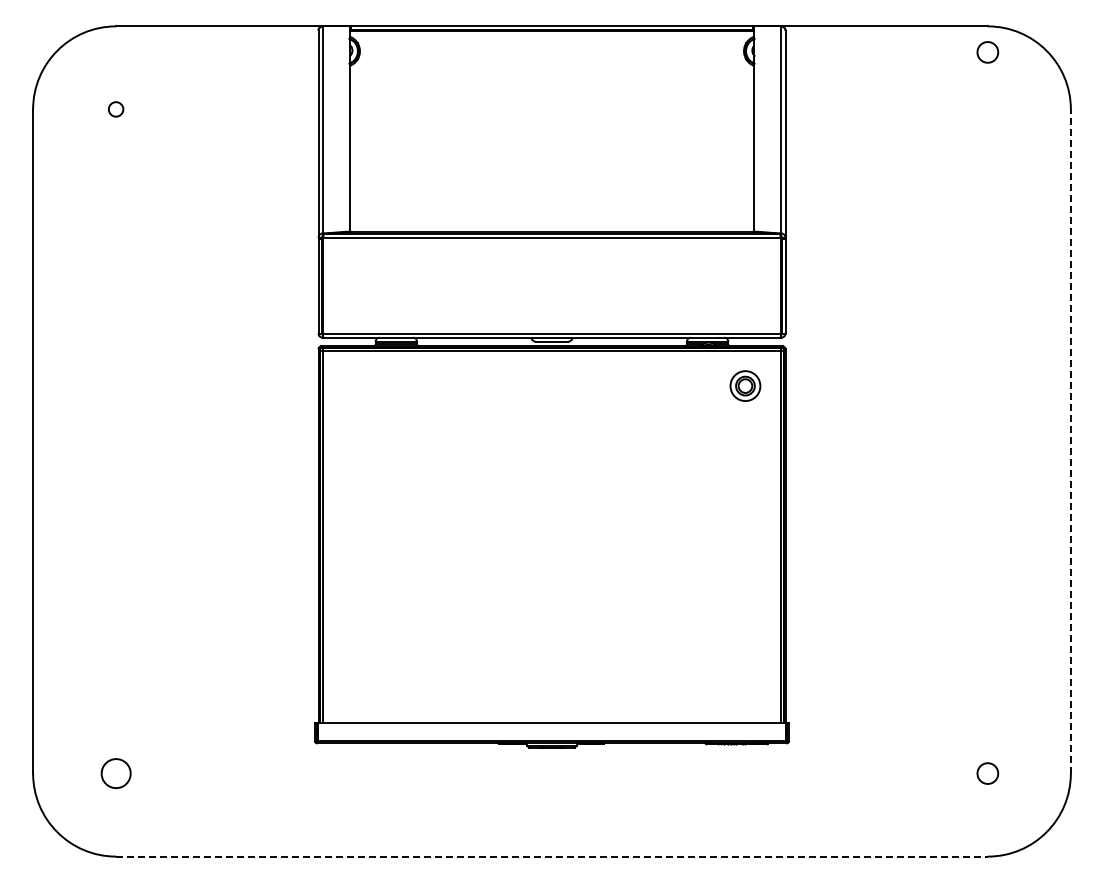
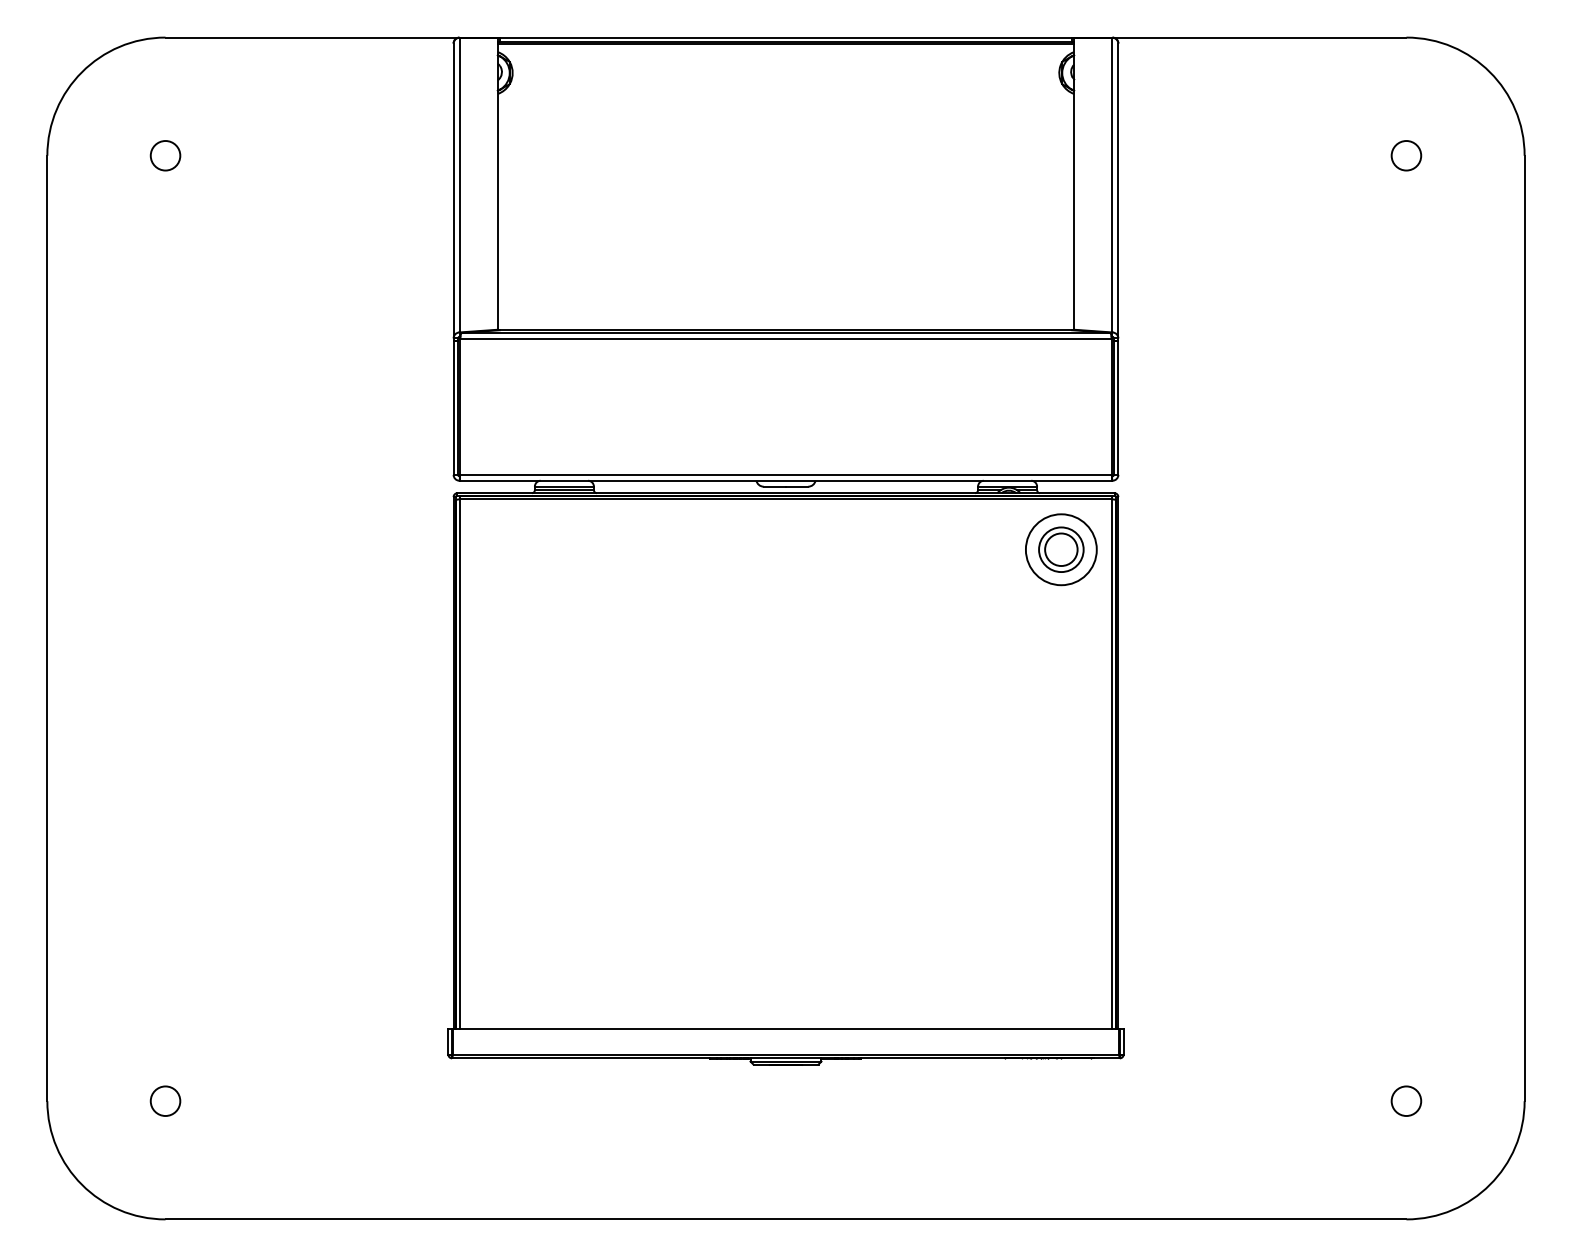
circle: (987, 52) -> (1405, 155), moved
circle: (115, 109) -> (164, 155), size x1.43
part: (745, 385) -> (1061, 548), size x1.67
line: (1070, 441) -> (1524, 628), dashed -> solid
circle: (115, 773) -> (164, 1101), size x0.71
line: (552, 856) -> (786, 1219), dashed -> solid

